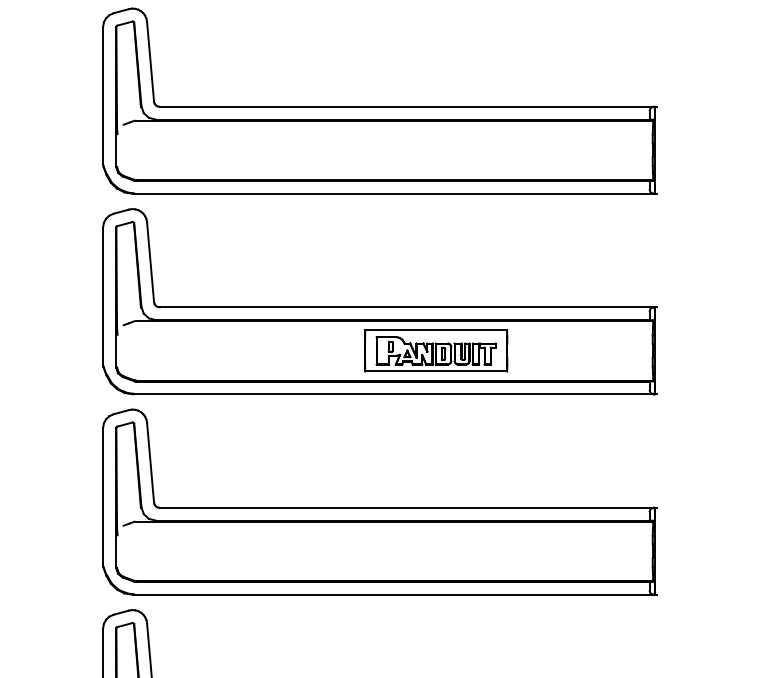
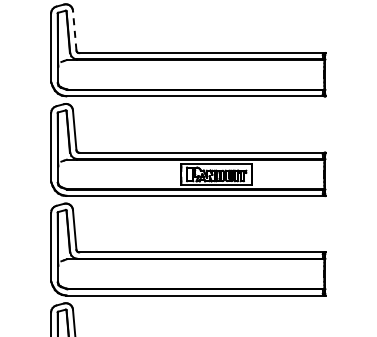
line: (150, 61) -> (74, 30), solid -> dashed

